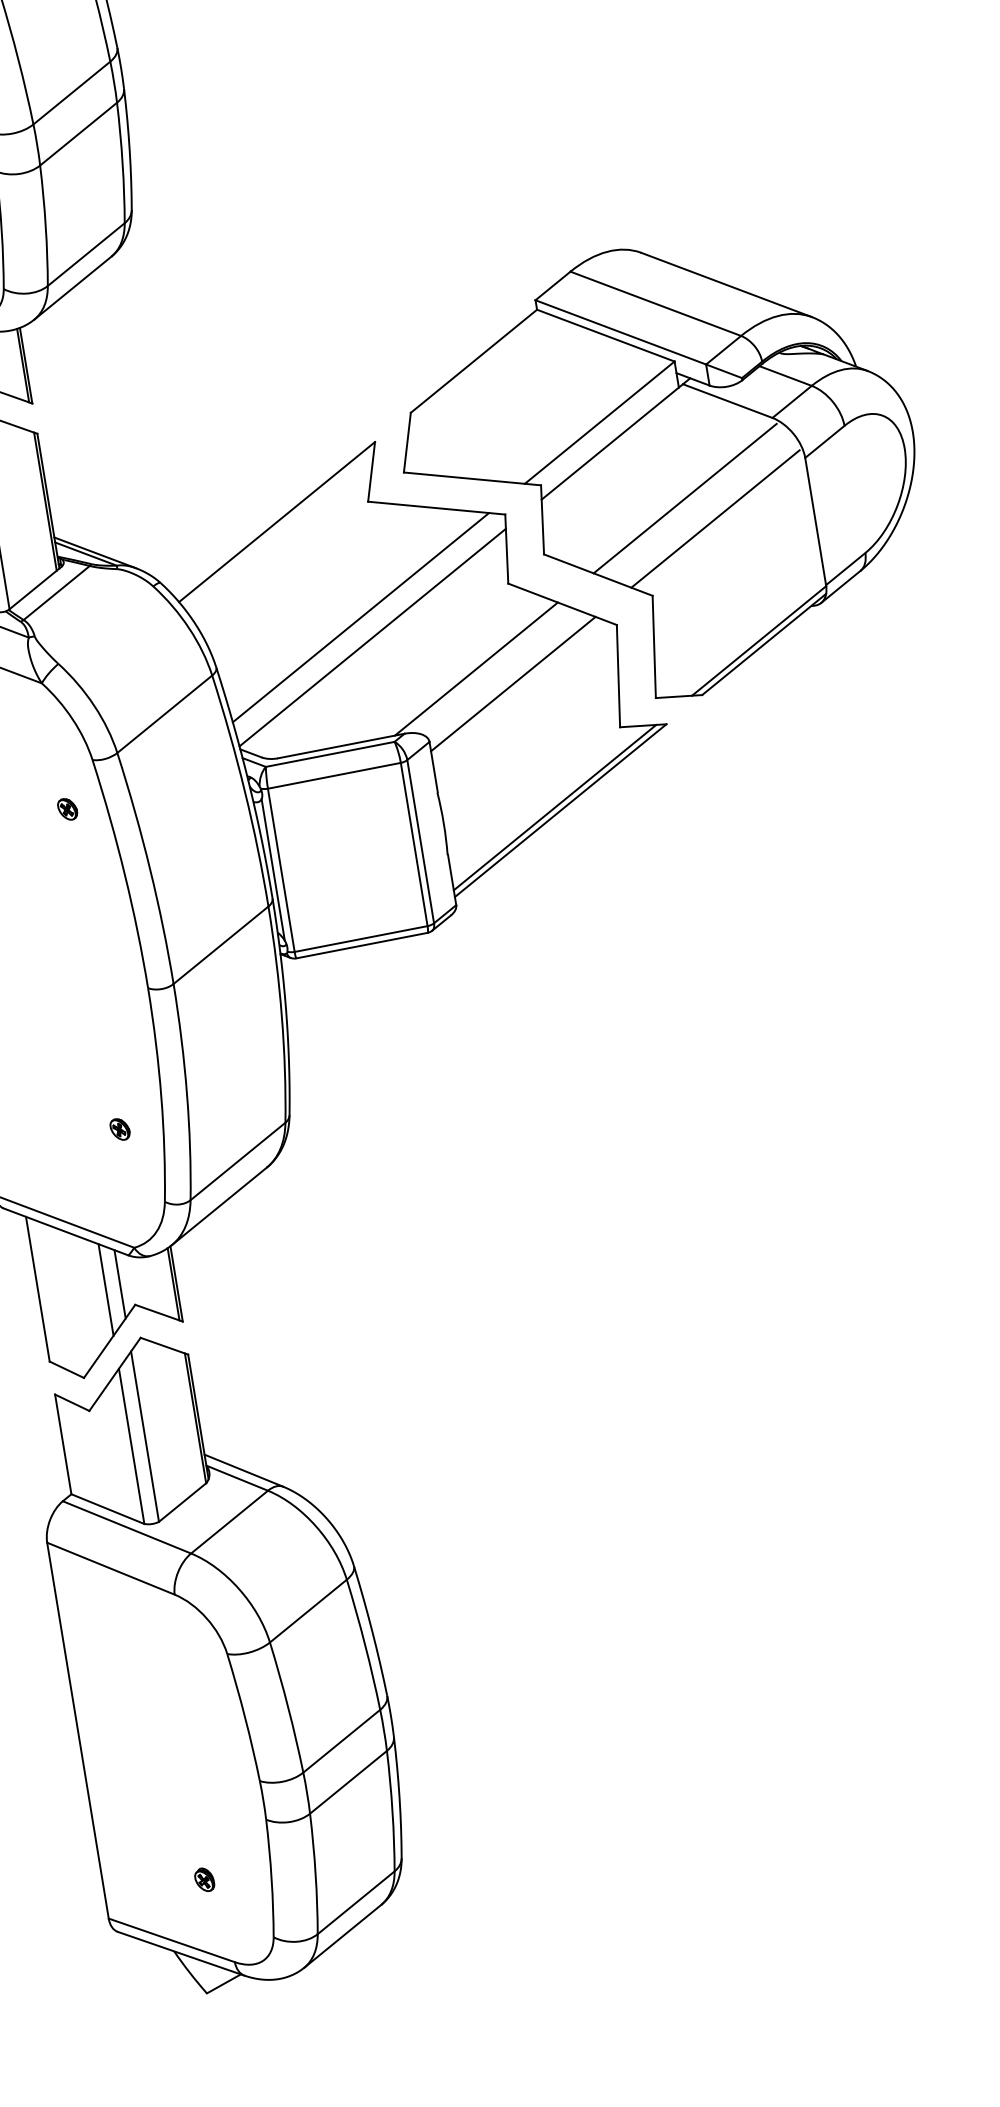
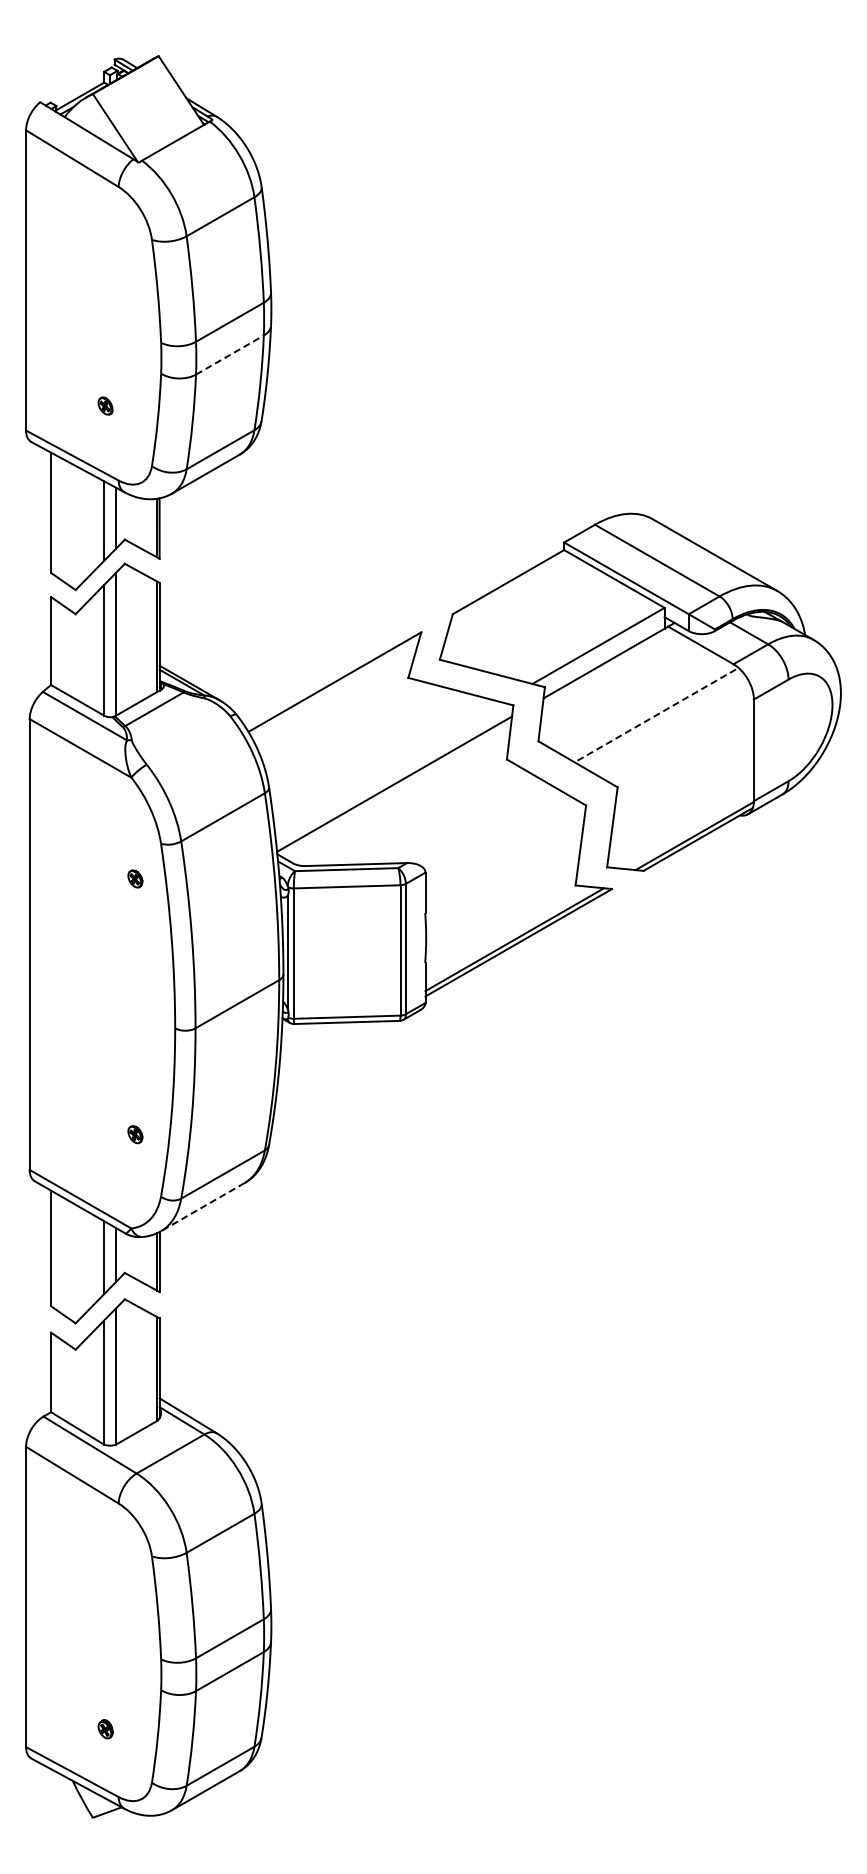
line: (79, 133) -> (230, 354), solid -> dashed
line: (684, 499) -> (654, 716), solid -> dashed
line: (715, 518) -> (676, 735), removed
line: (360, 618) -> (387, 767), removed
line: (476, 668) -> (471, 821), removed
line: (512, 684) -> (497, 838), removed
line: (219, 1206) -> (202, 1207), solid -> dashed

